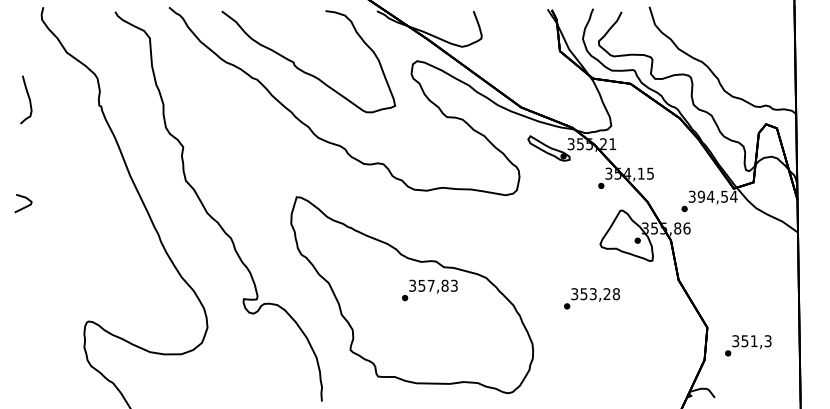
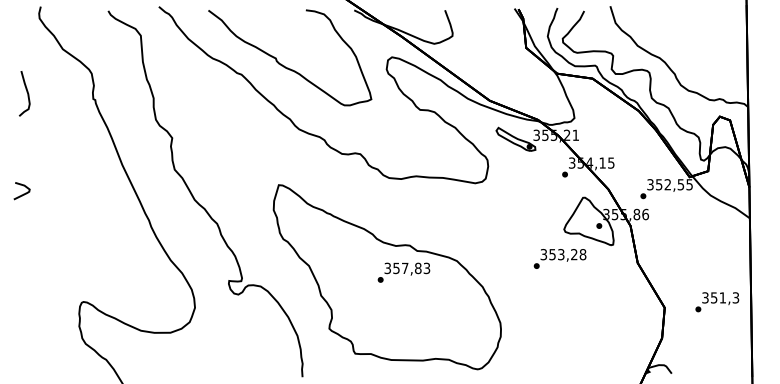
text: (717, 196) -> (674, 184), 394,54 -> 352,55
text: (591, 298) -> (559, 258), moved
text: (748, 345) -> (717, 301), moved

